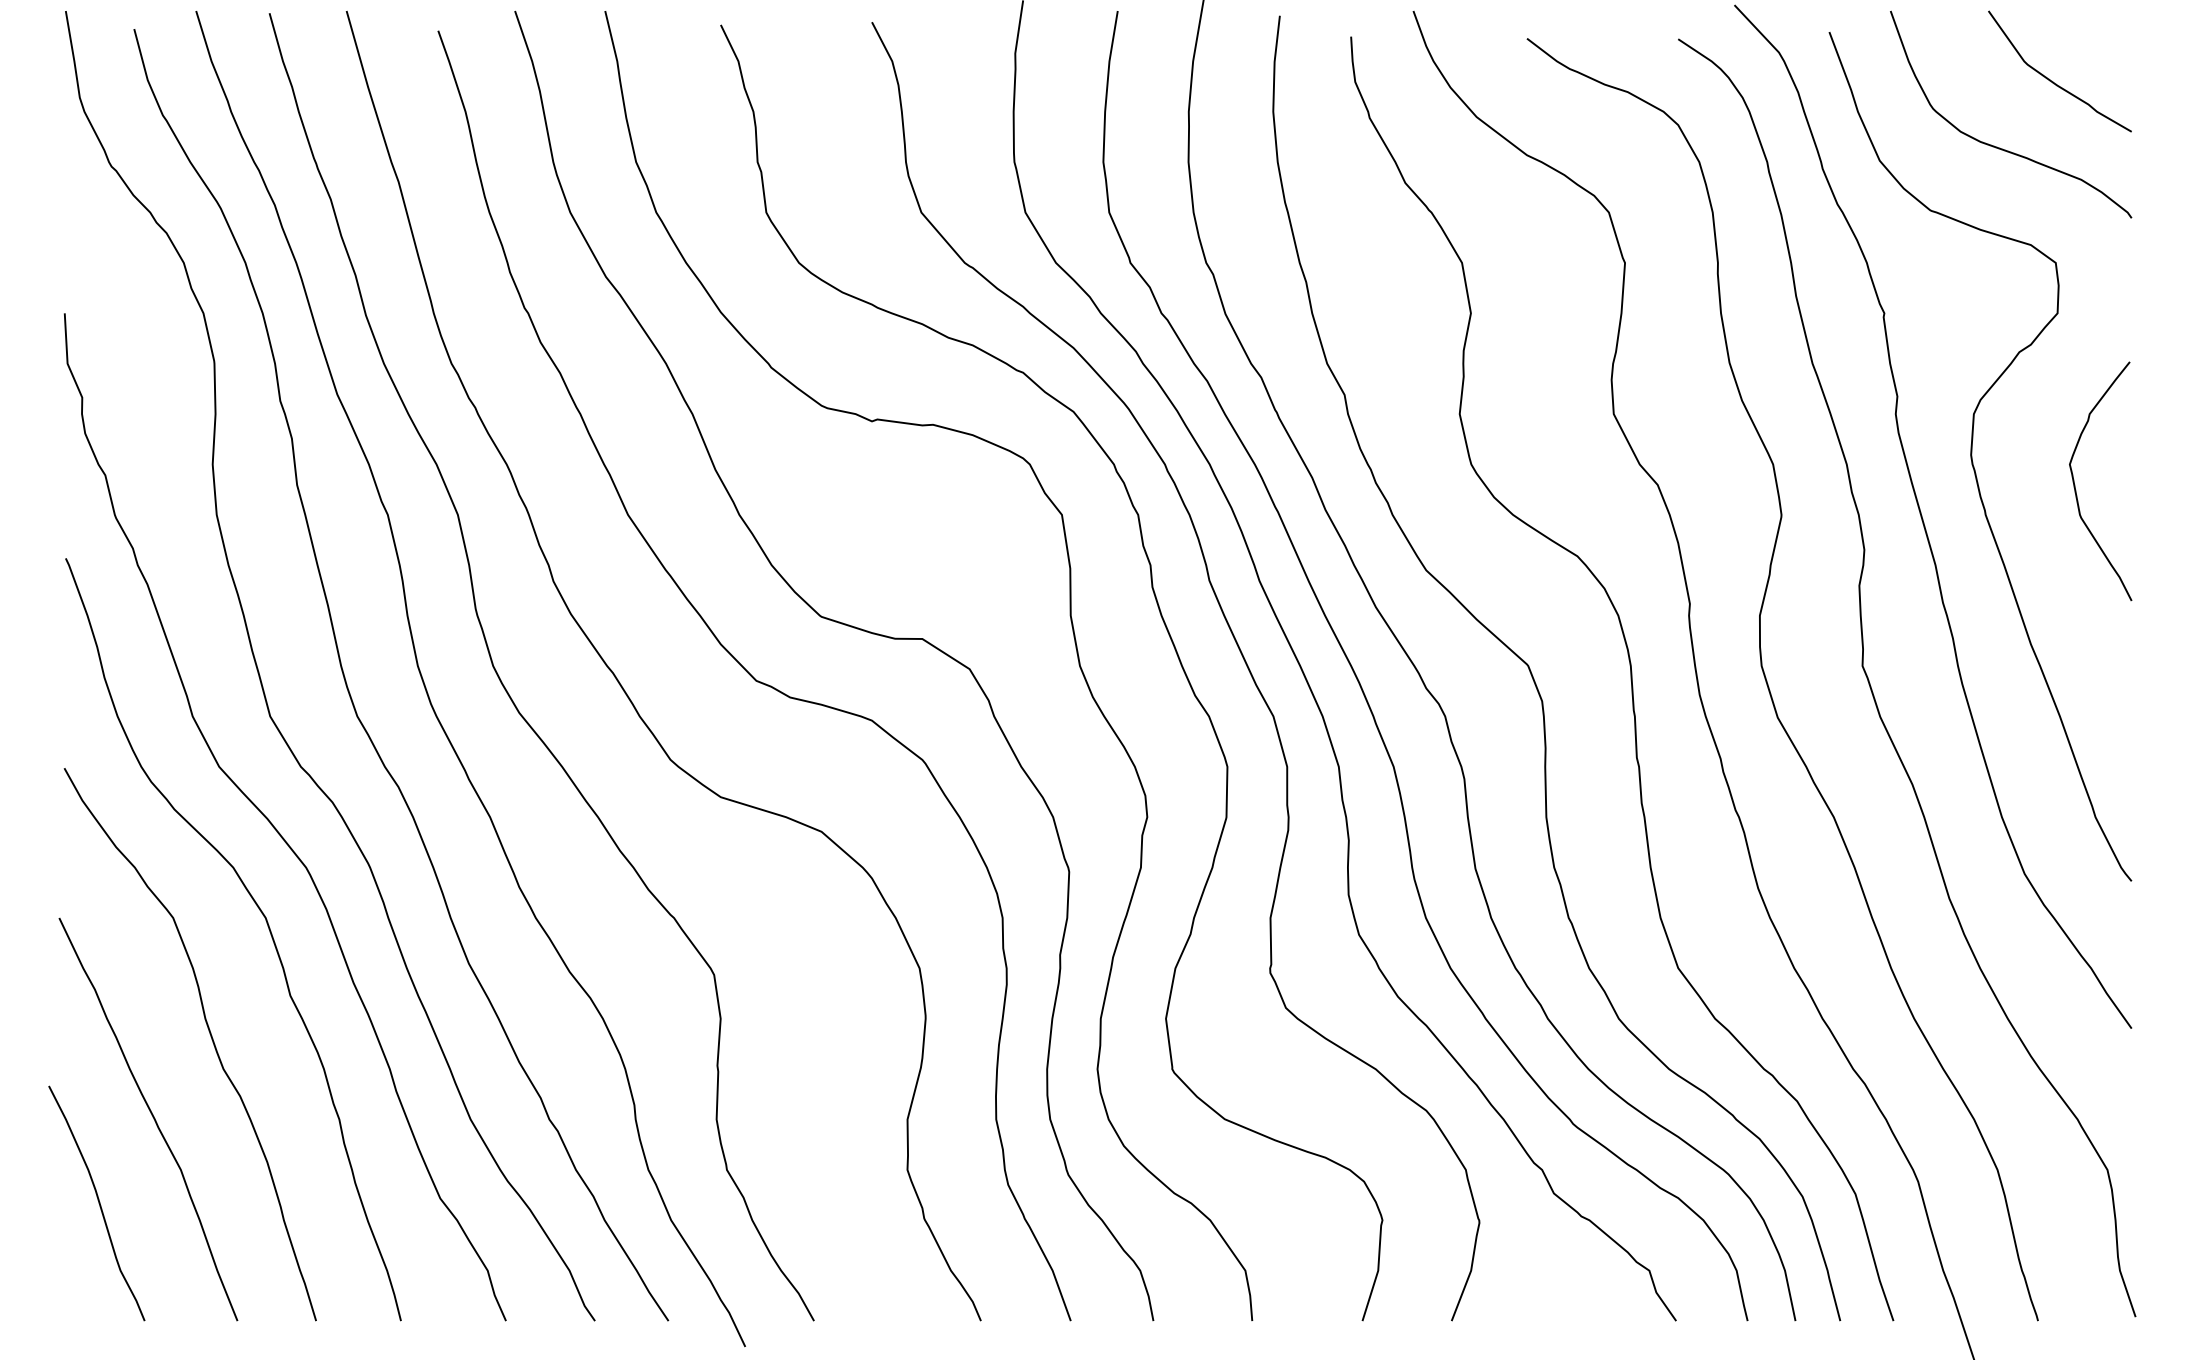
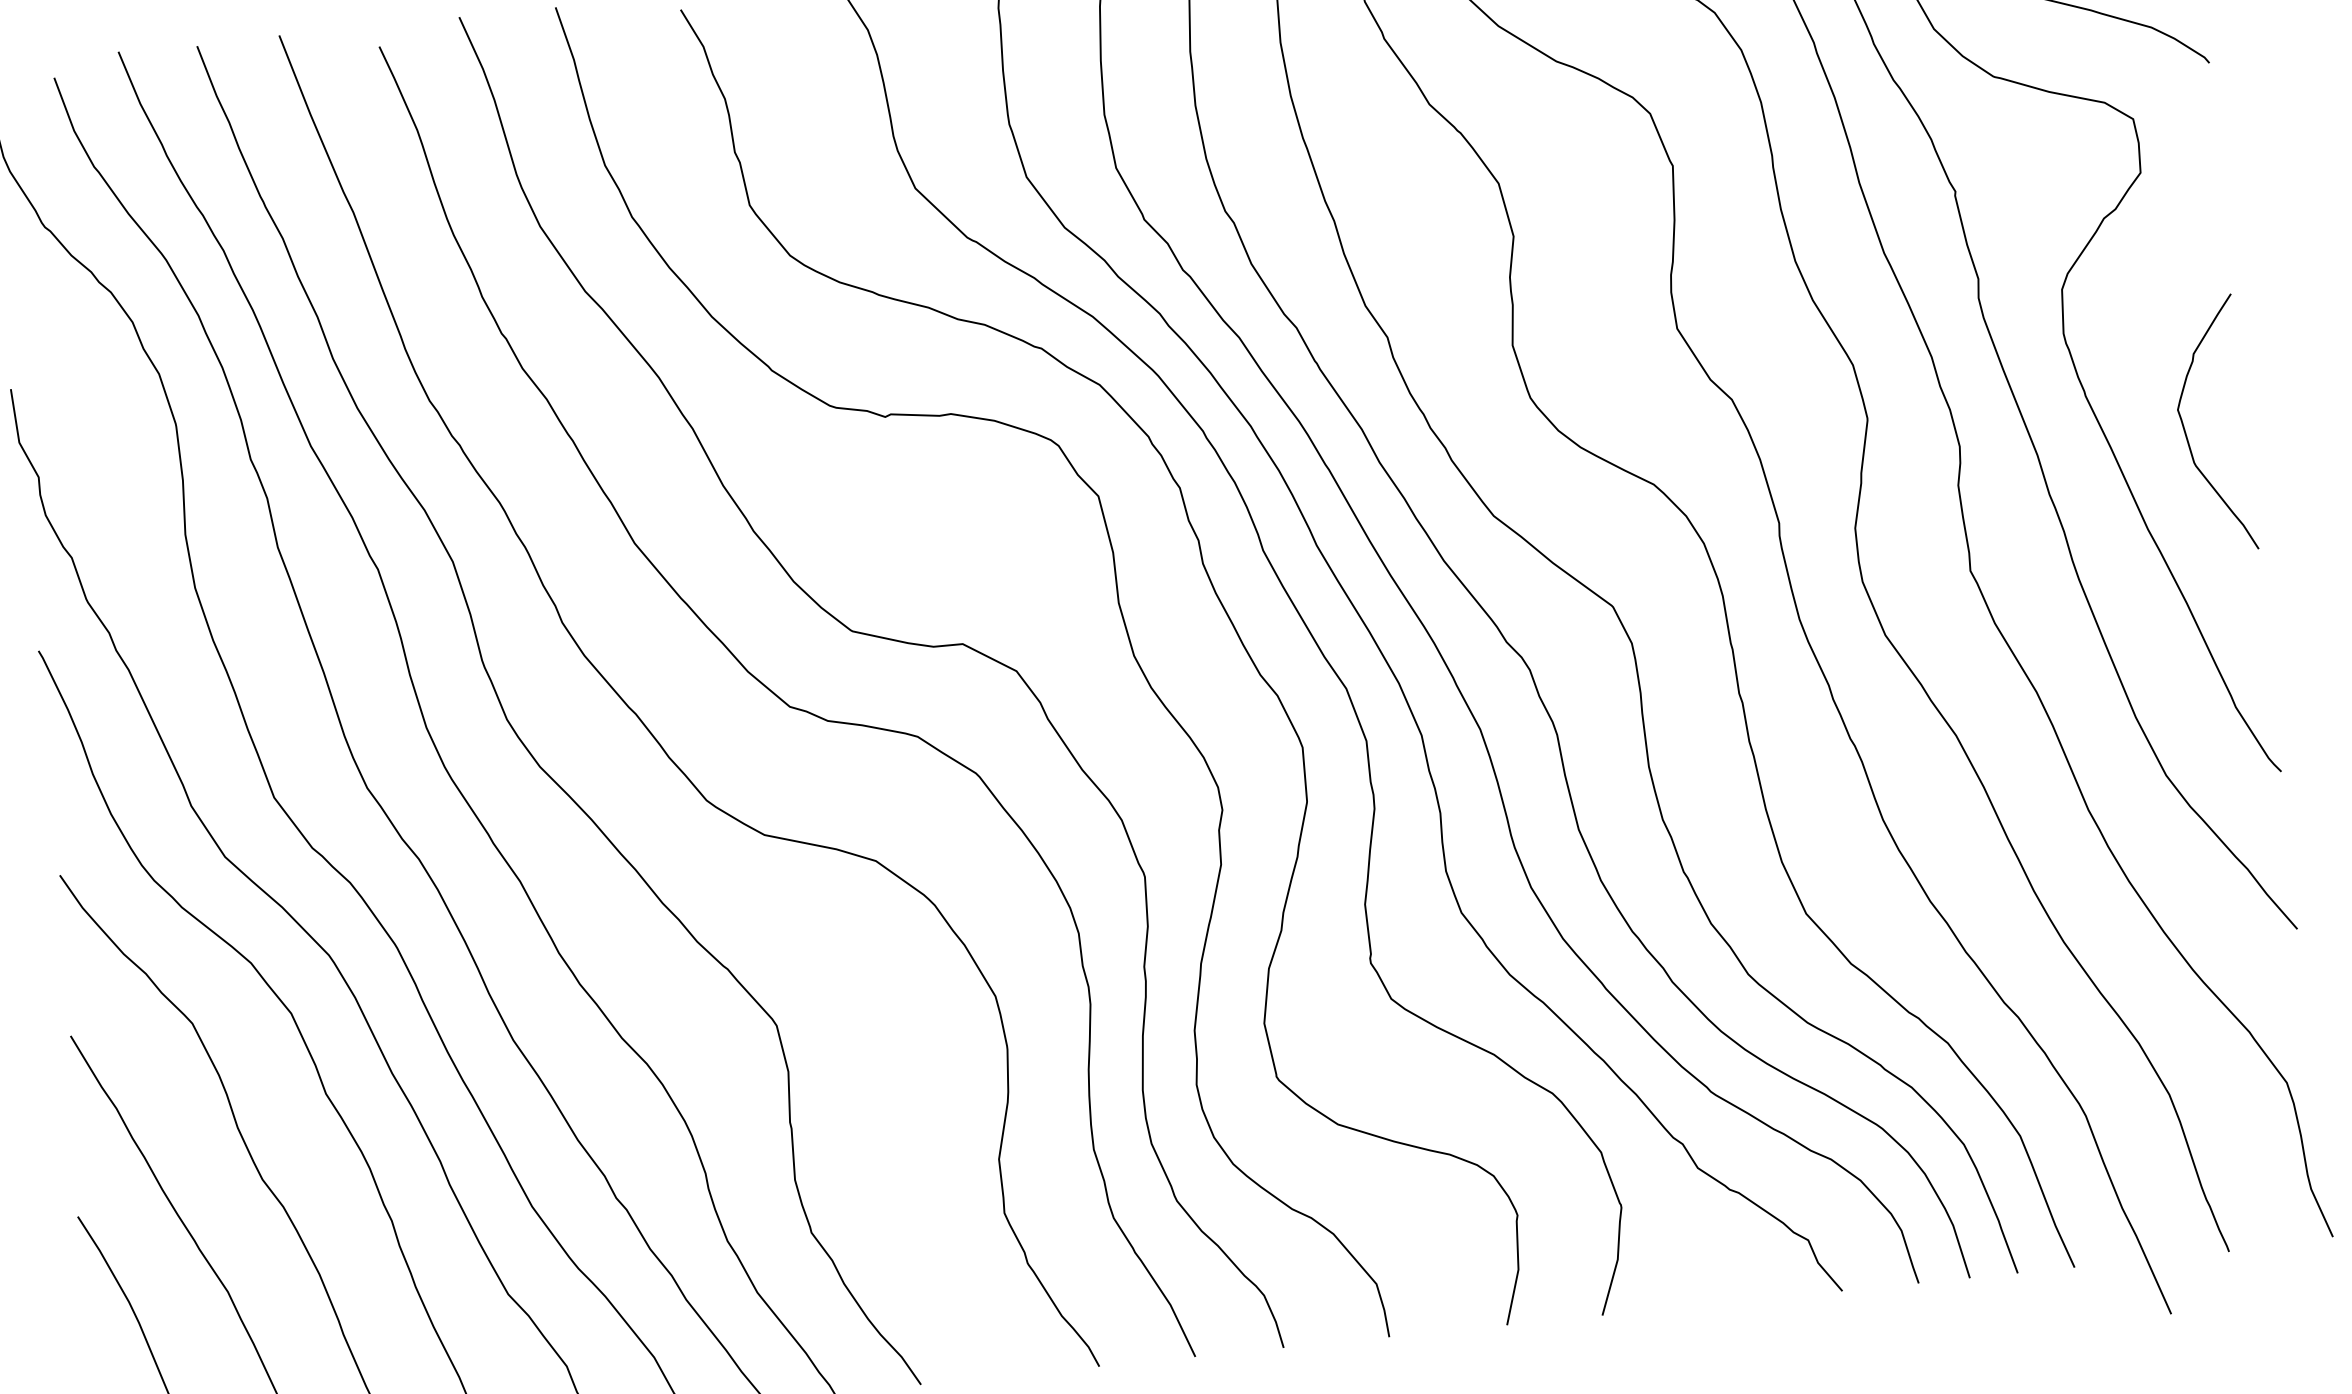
curve: (2075, 484) -> (2186, 430), moved

